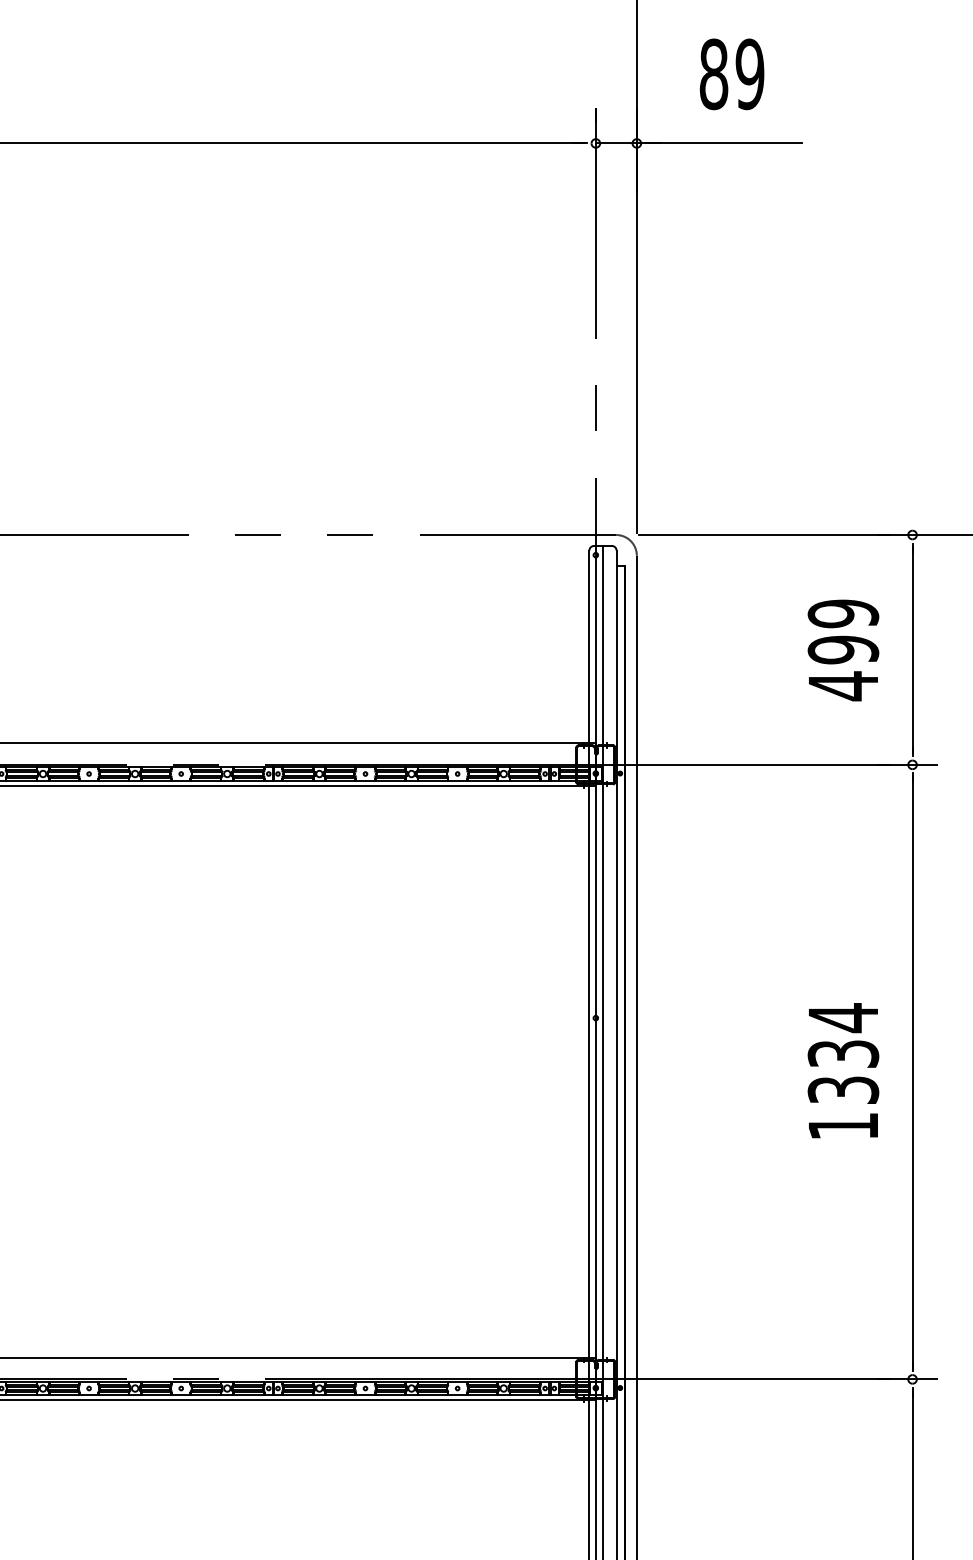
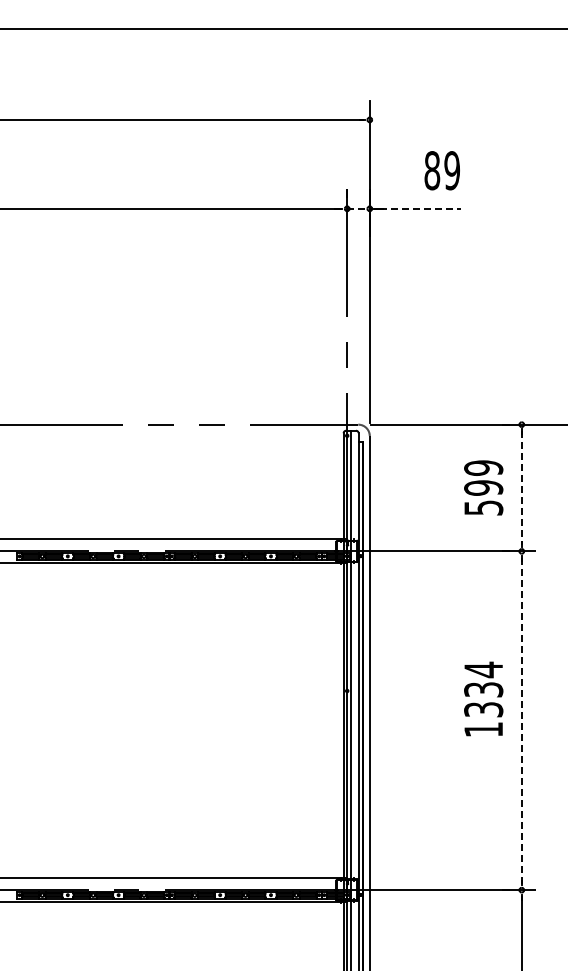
text: (730, 73) -> (441, 170), moved
line: (699, 142) -> (404, 208), solid -> dashed
line: (912, 650) -> (521, 488), solid -> dashed
text: (843, 685) -> (483, 507), 499 -> 599
text: (843, 1069) -> (483, 698), moved
line: (912, 1073) -> (521, 721), solid -> dashed

